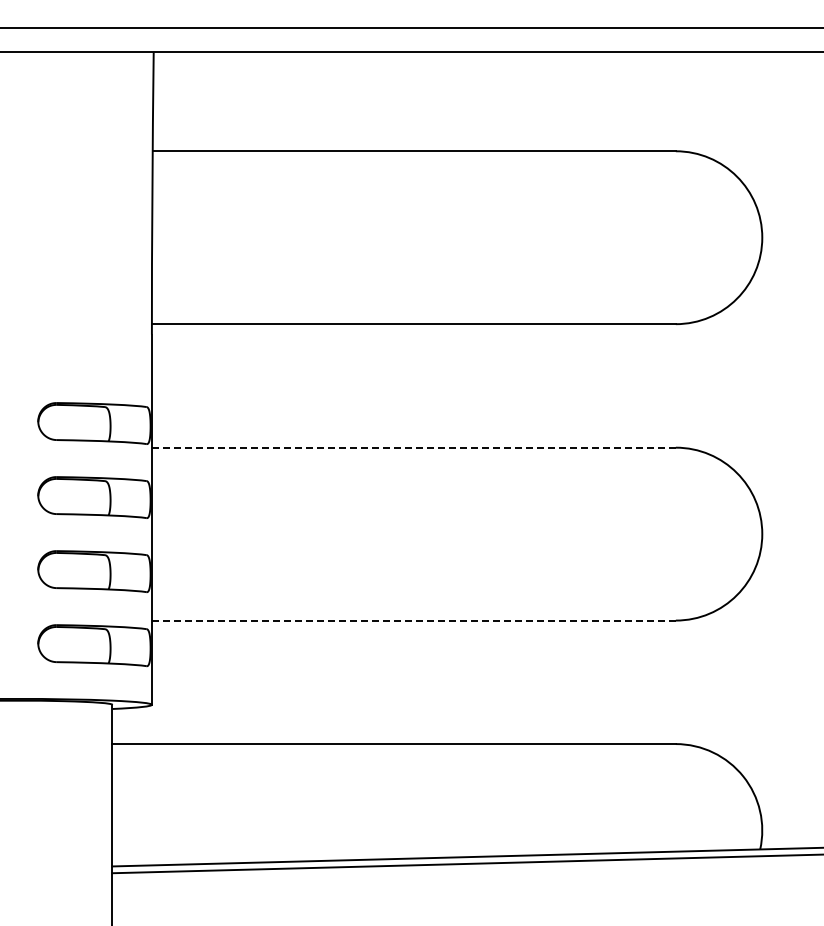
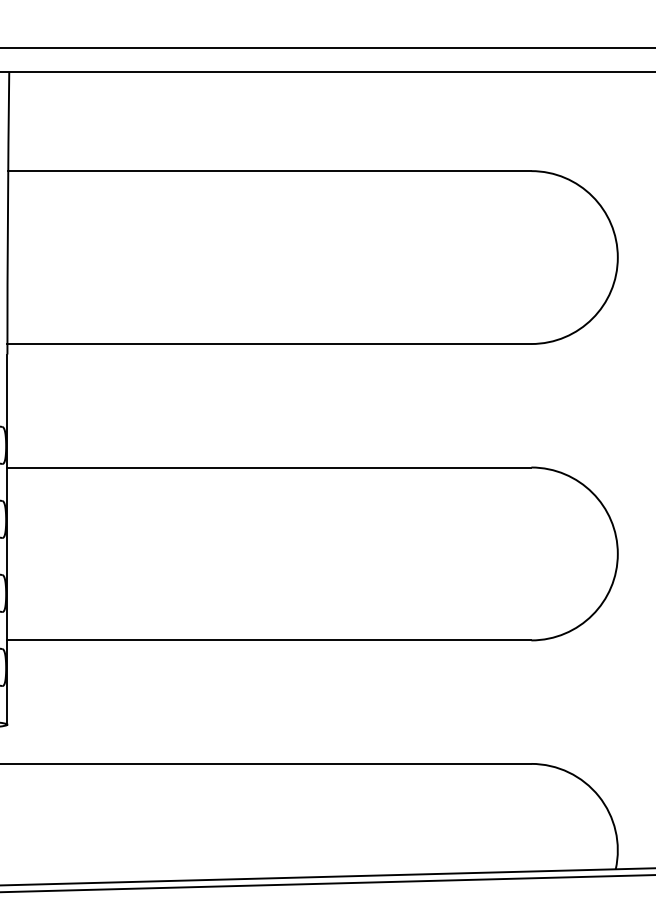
line: (413, 447) -> (269, 467), dashed -> solid
line: (413, 620) -> (269, 640), dashed -> solid

